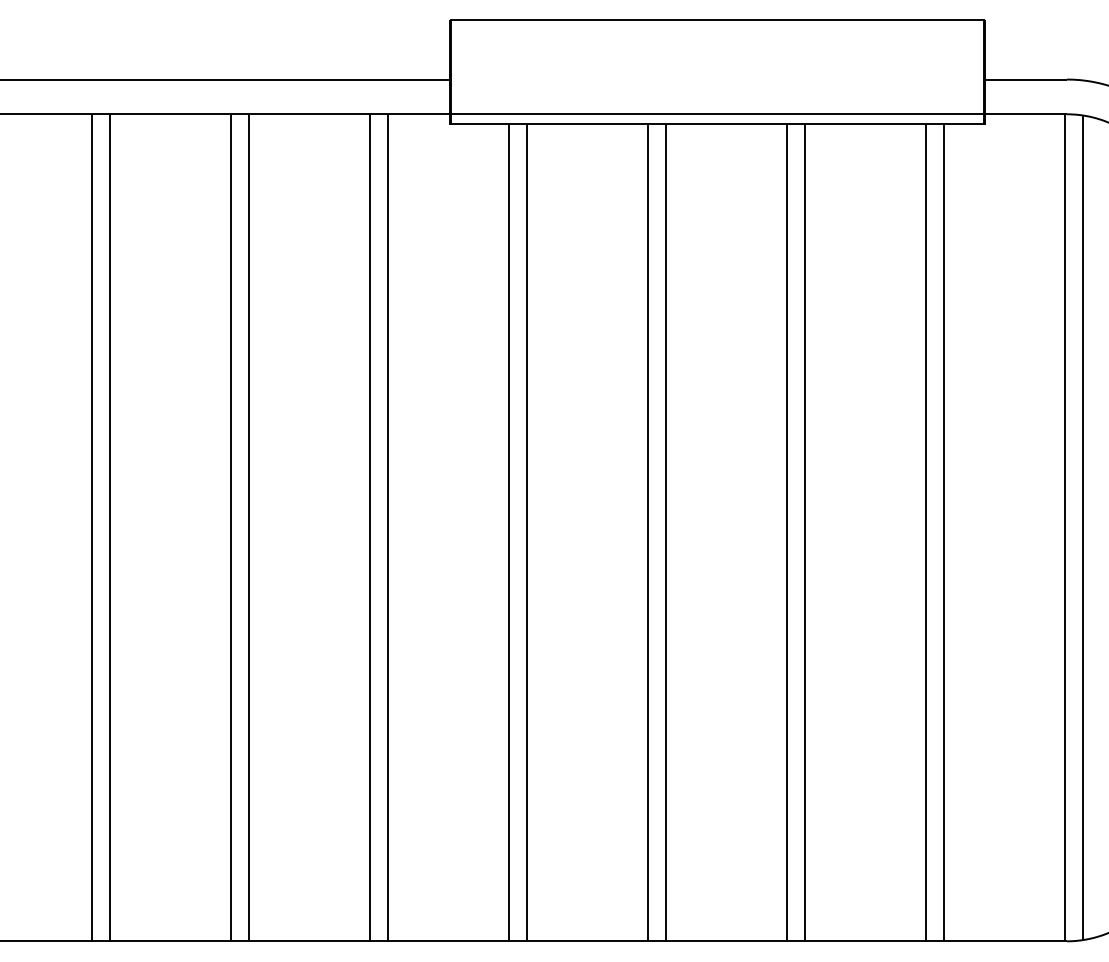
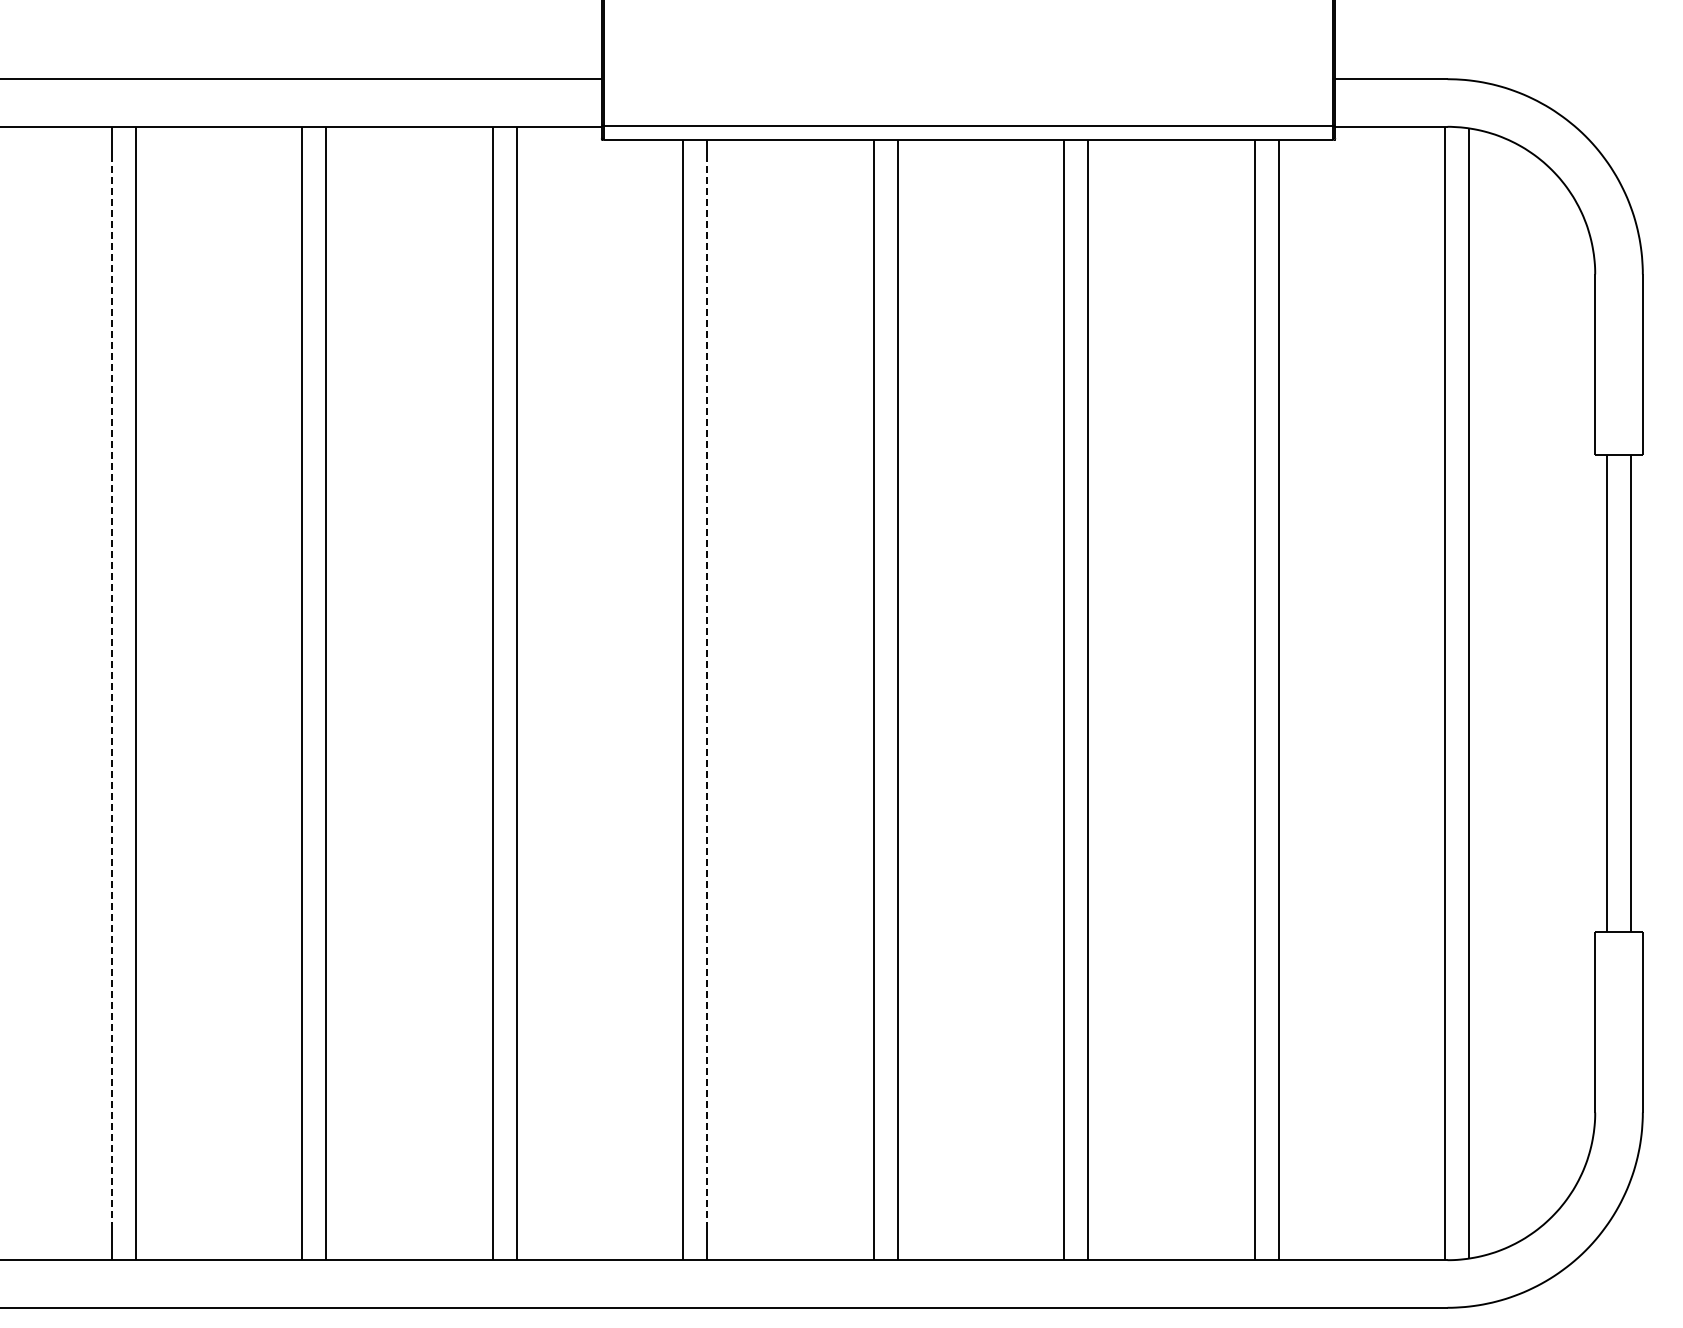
line: (92, 527) -> (111, 693), solid -> dashed
line: (527, 527) -> (707, 693), solid -> dashed

